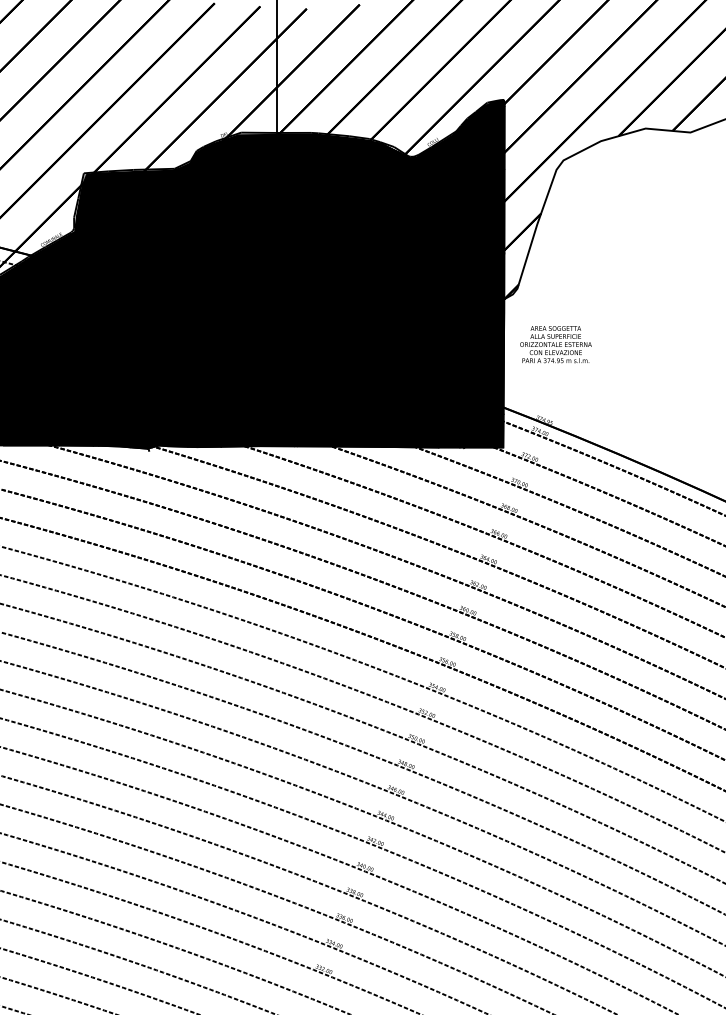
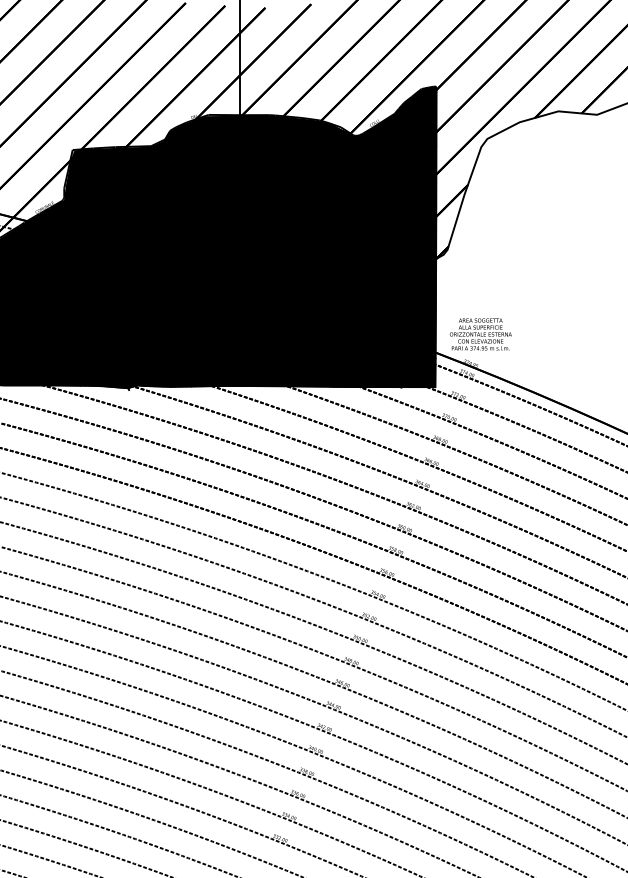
text: (555, 344) -> (480, 334), moved

